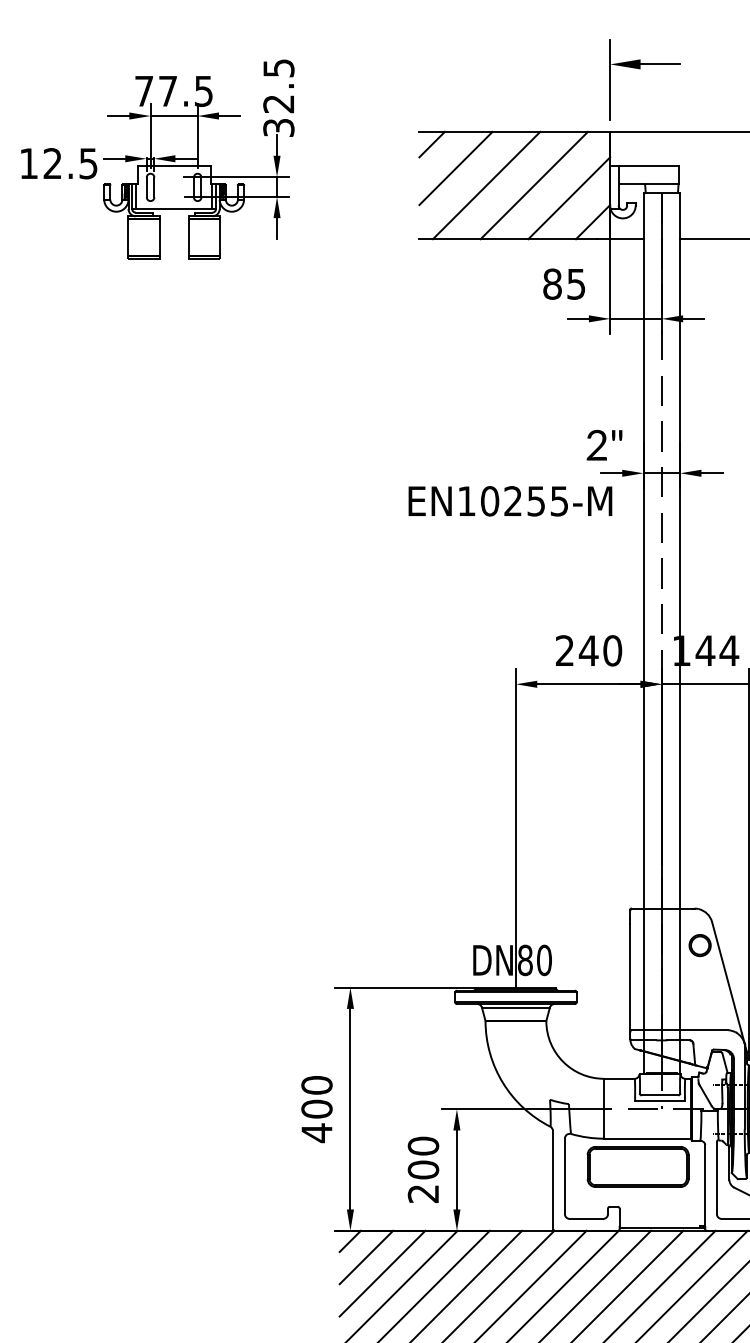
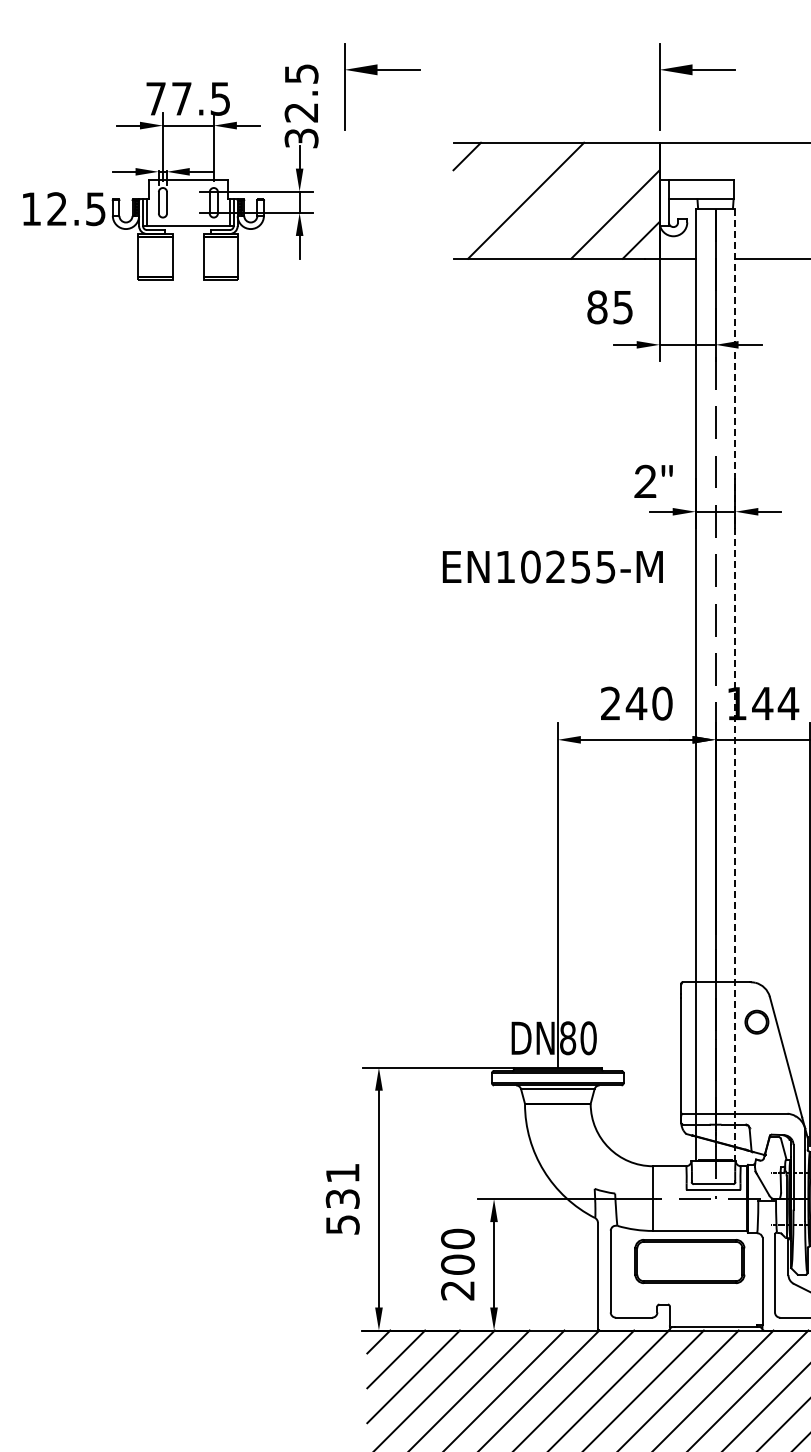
part: (349, 69) -> (377, 75), added
text: (59, 164) -> (64, 209), moved
line: (455, 167) -> (492, 181), removed
line: (534, 185) -> (577, 200), removed
text: (510, 500) -> (552, 566), moved
line: (680, 634) -> (735, 685), solid -> dashed
text: (316, 1109) -> (342, 1199), 400 -> 531

